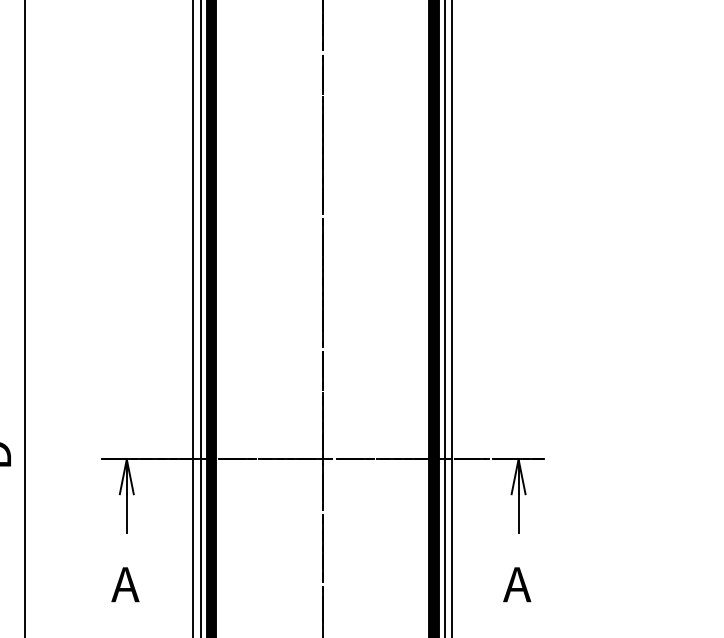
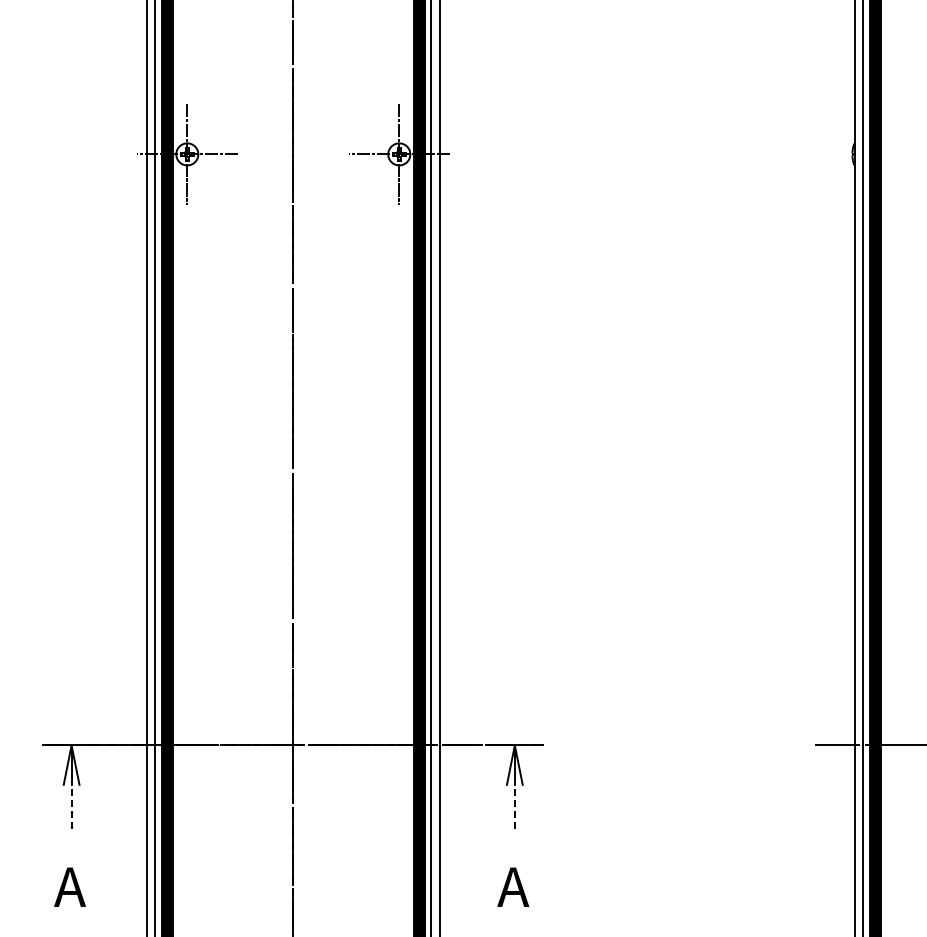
line: (126, 513) -> (71, 806), solid -> dashed
line: (518, 513) -> (514, 806), solid -> dashed

